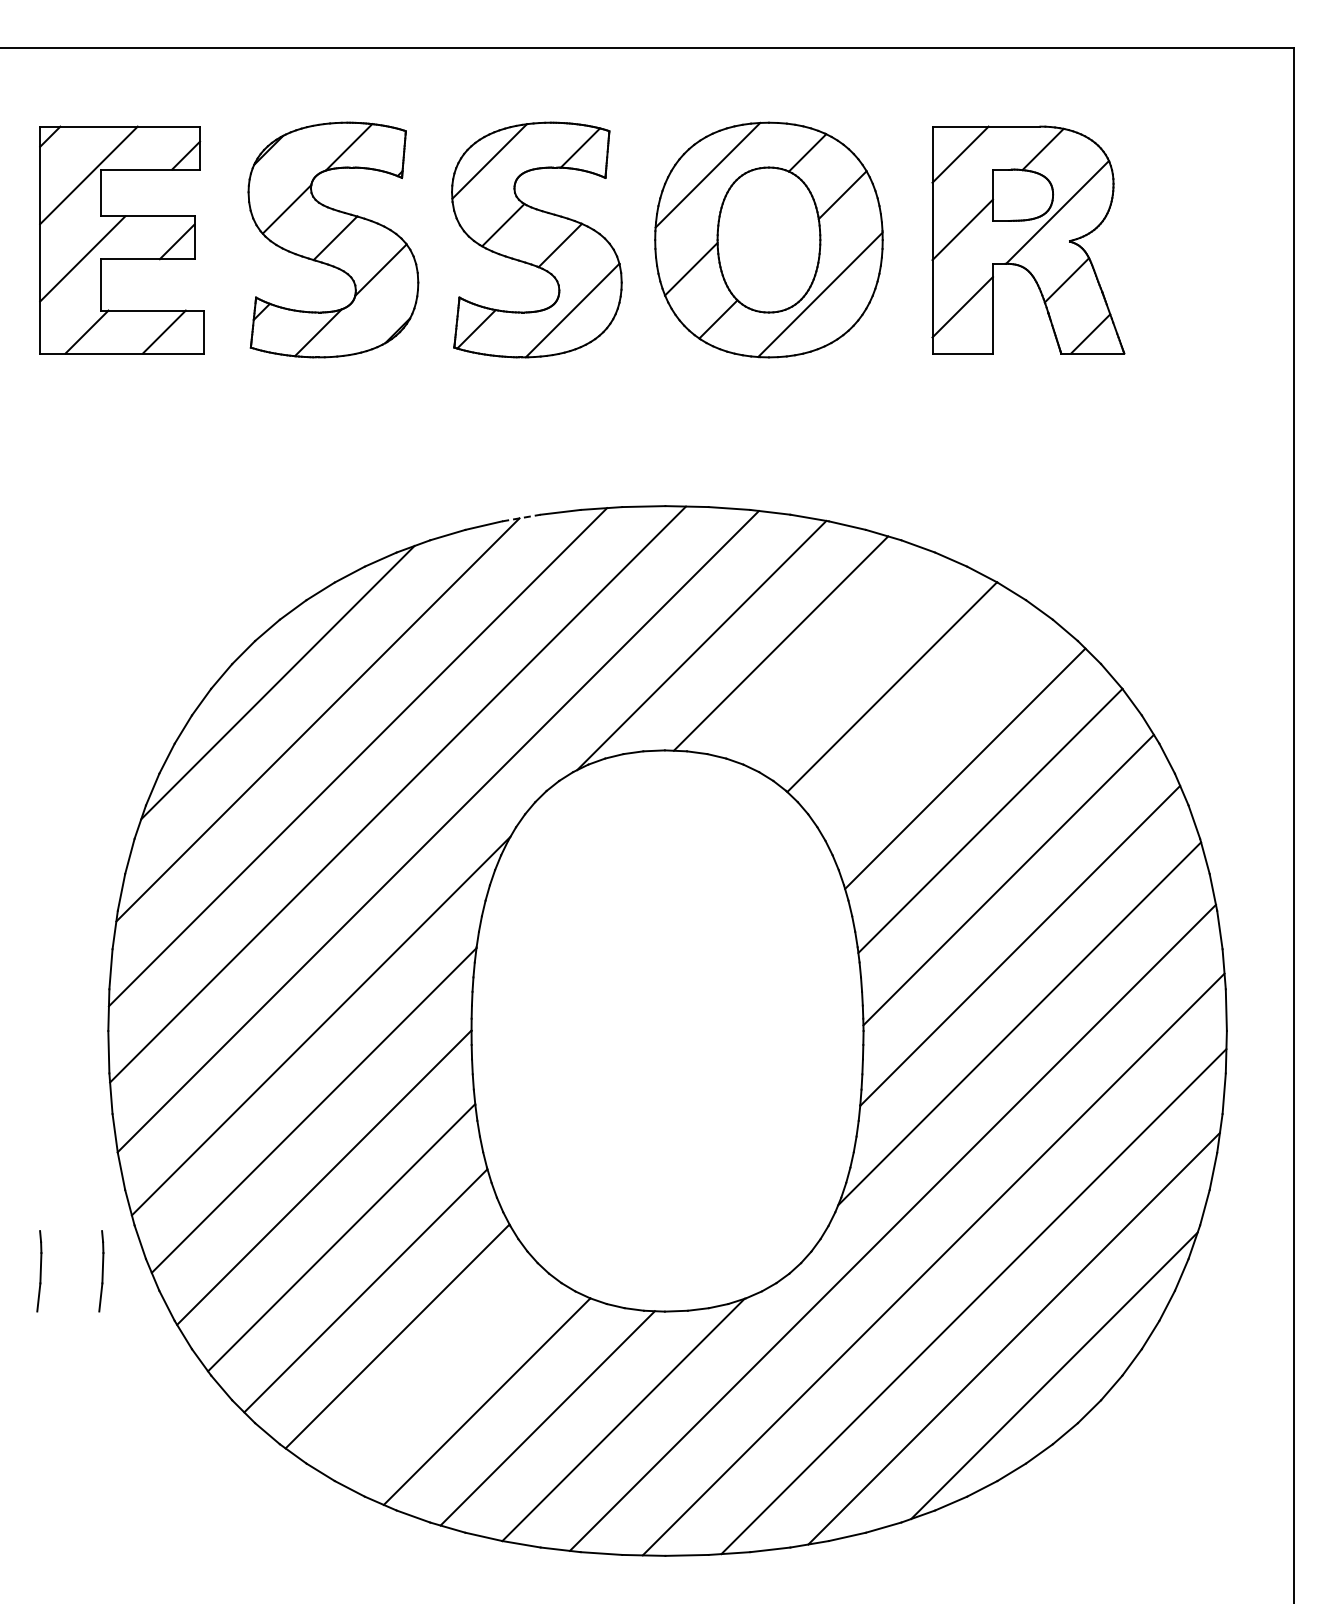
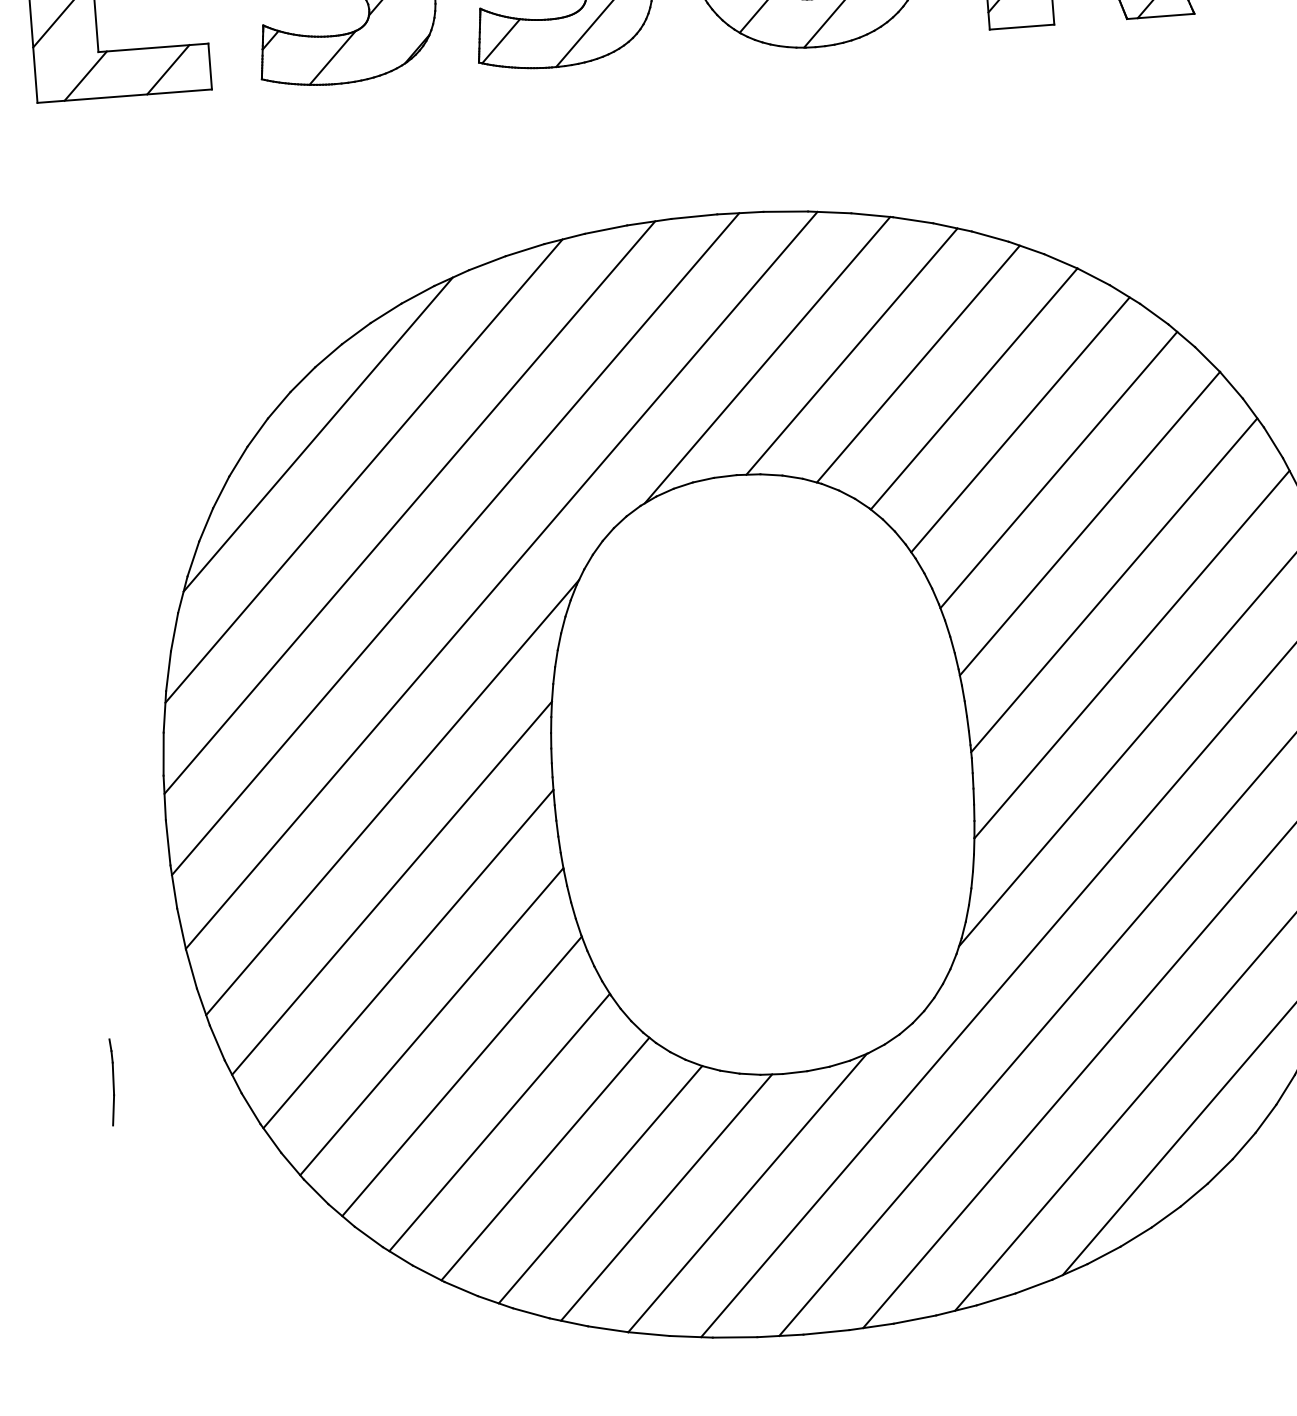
line: (521, 518) -> (564, 239), dashed -> solid
line: (841, 659) -> (917, 363), added
line: (932, 723) -> (1020, 424), added
part: (101, 1271) -> (178, 1077), removed
line: (437, 1373) -> (545, 1158), added

